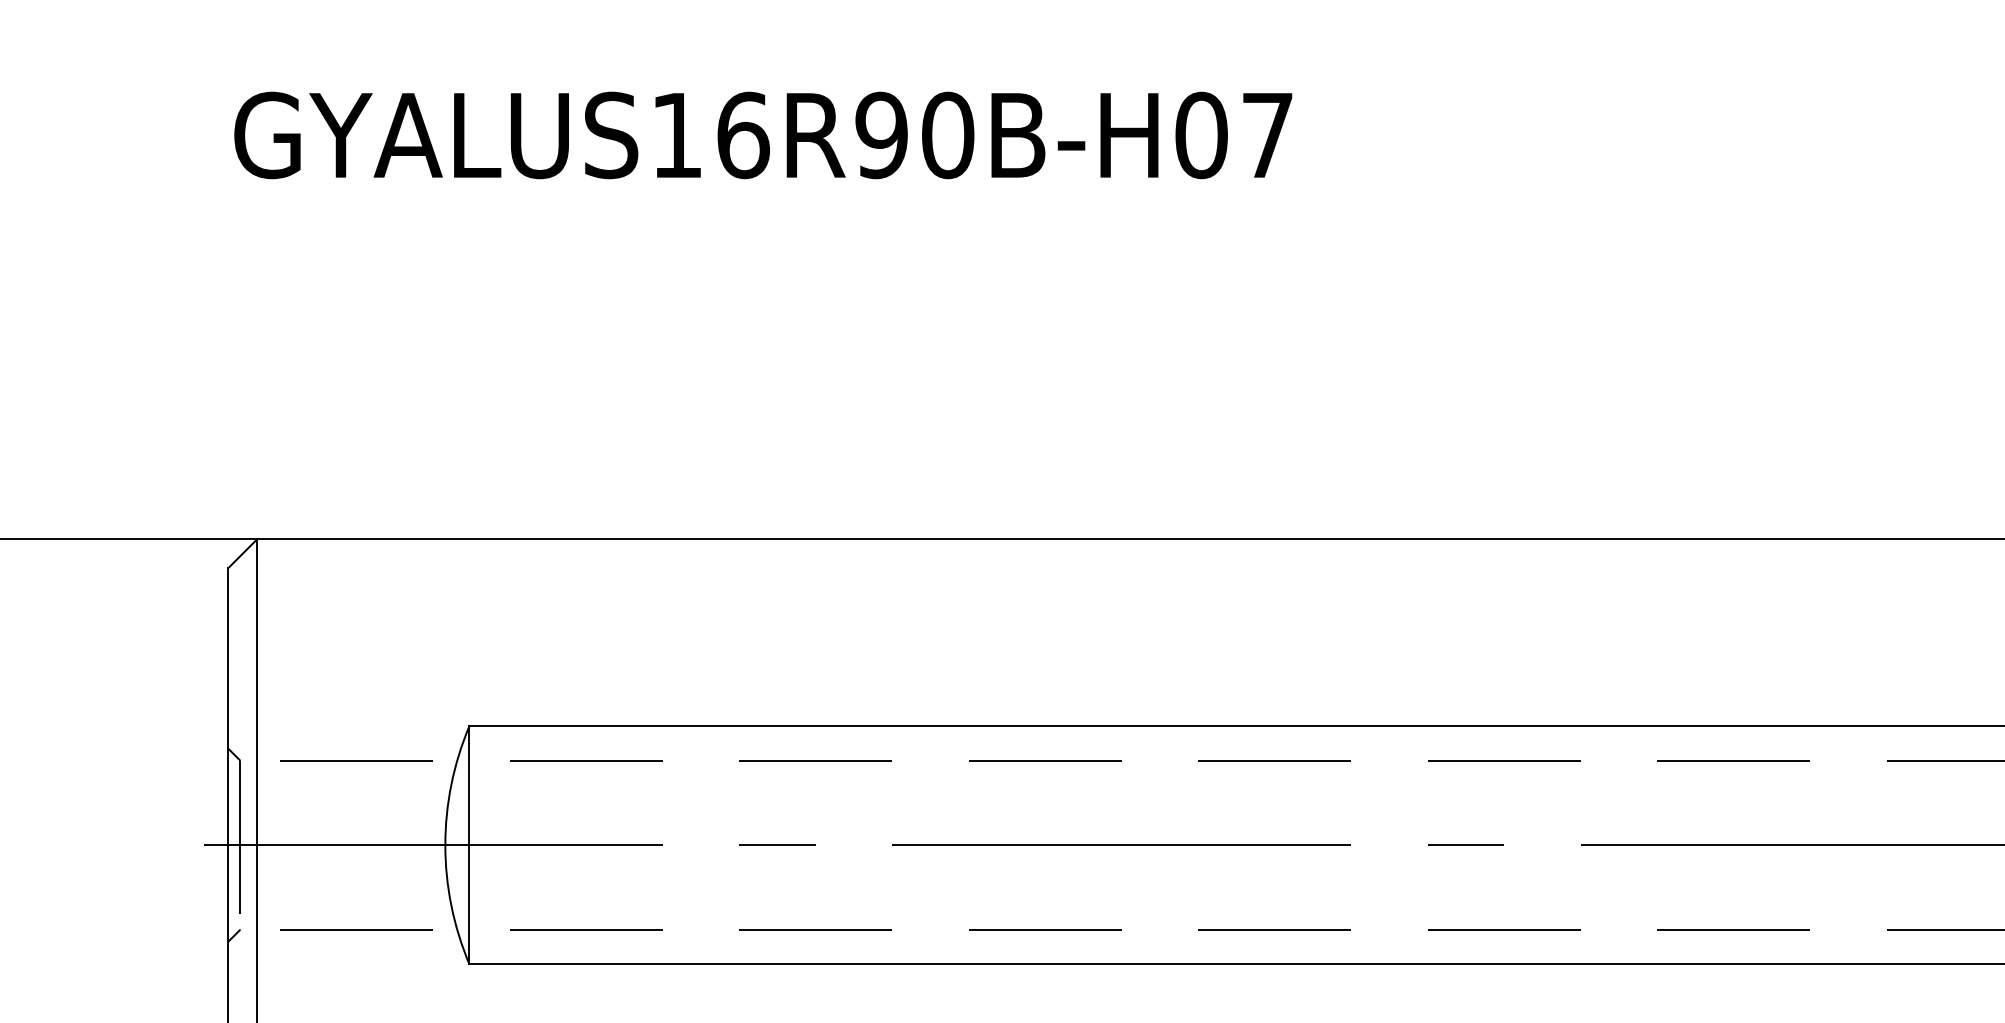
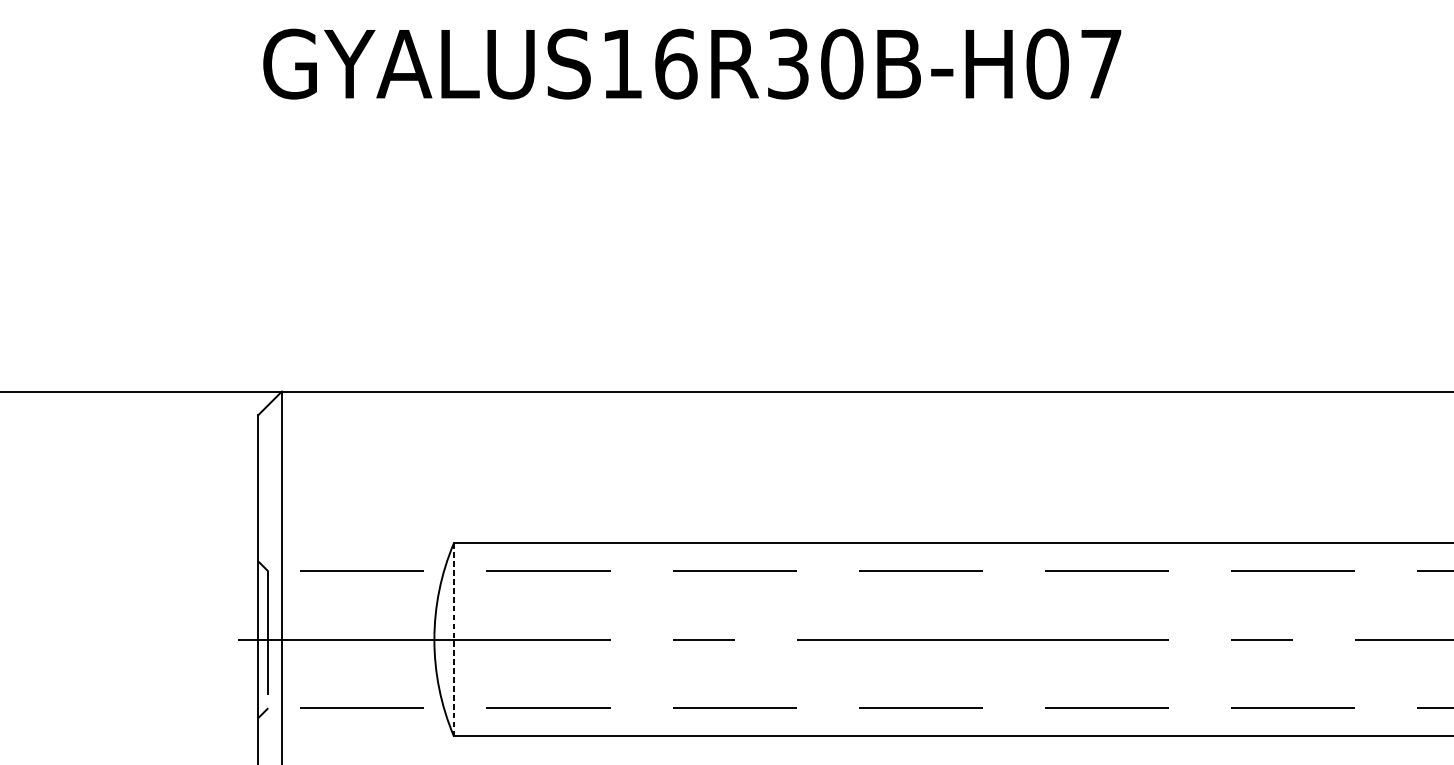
text: (881, 135) -> (788, 64), GYALUS16R90B-H07 -> GYALUS16R30B-H07
line: (469, 844) -> (453, 639), solid -> dashed

